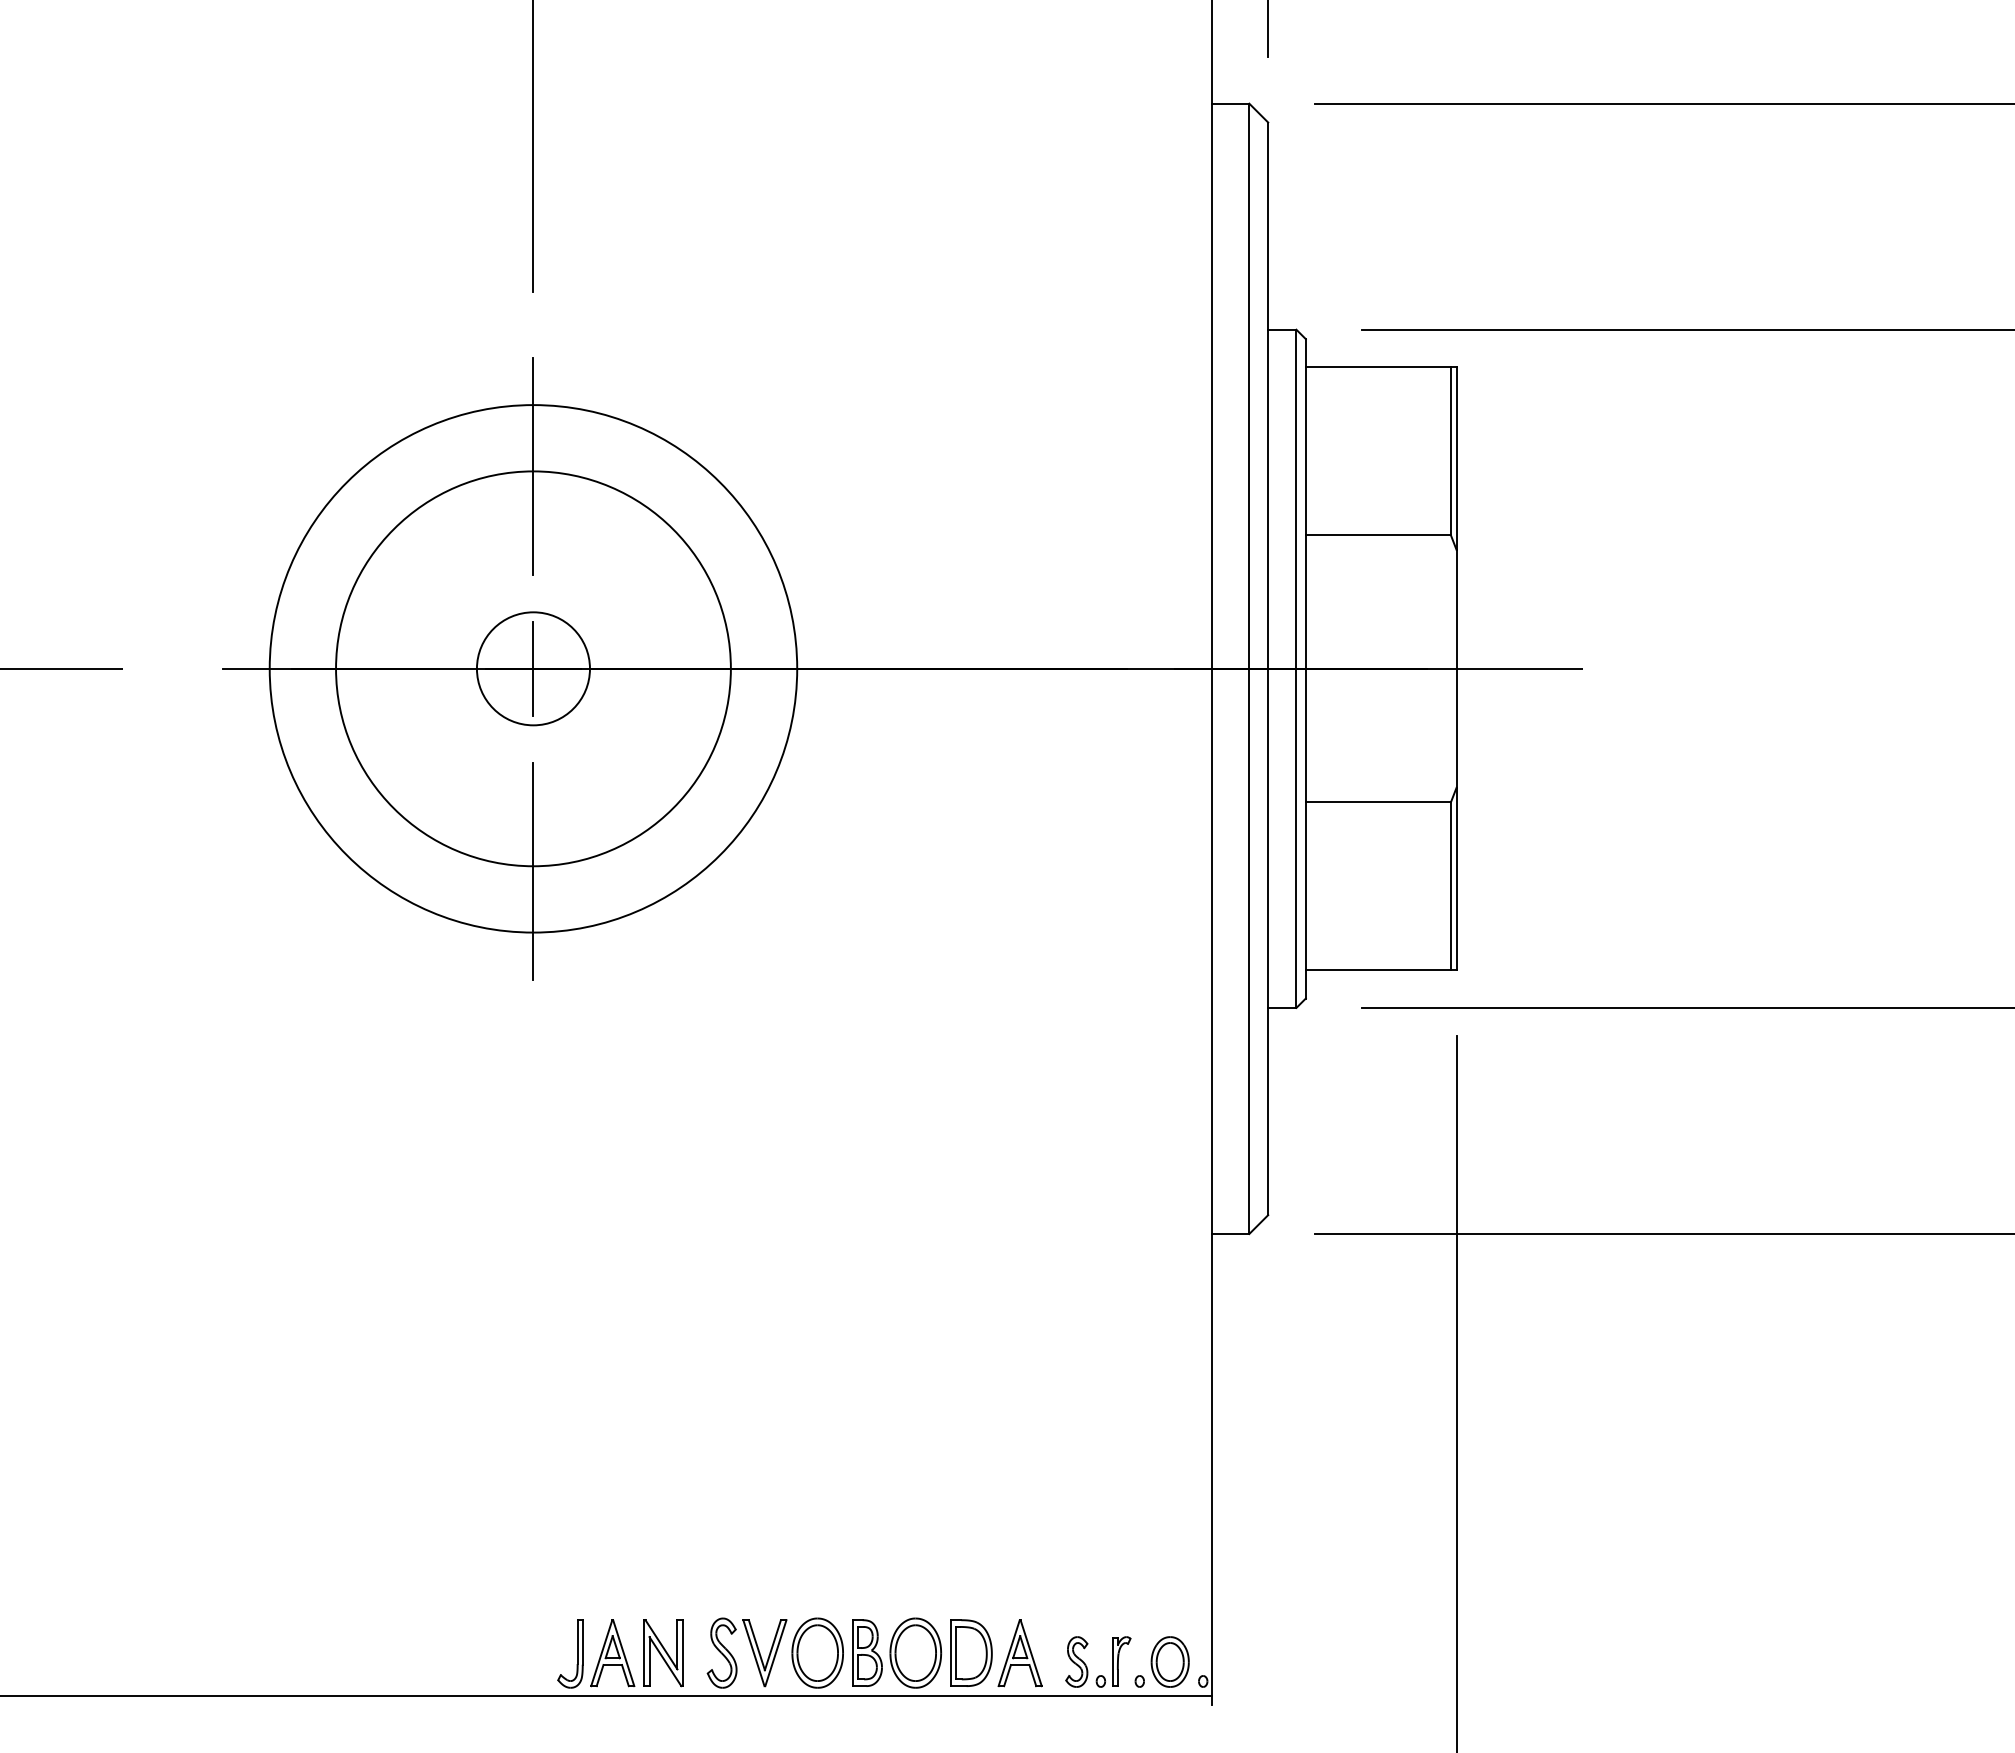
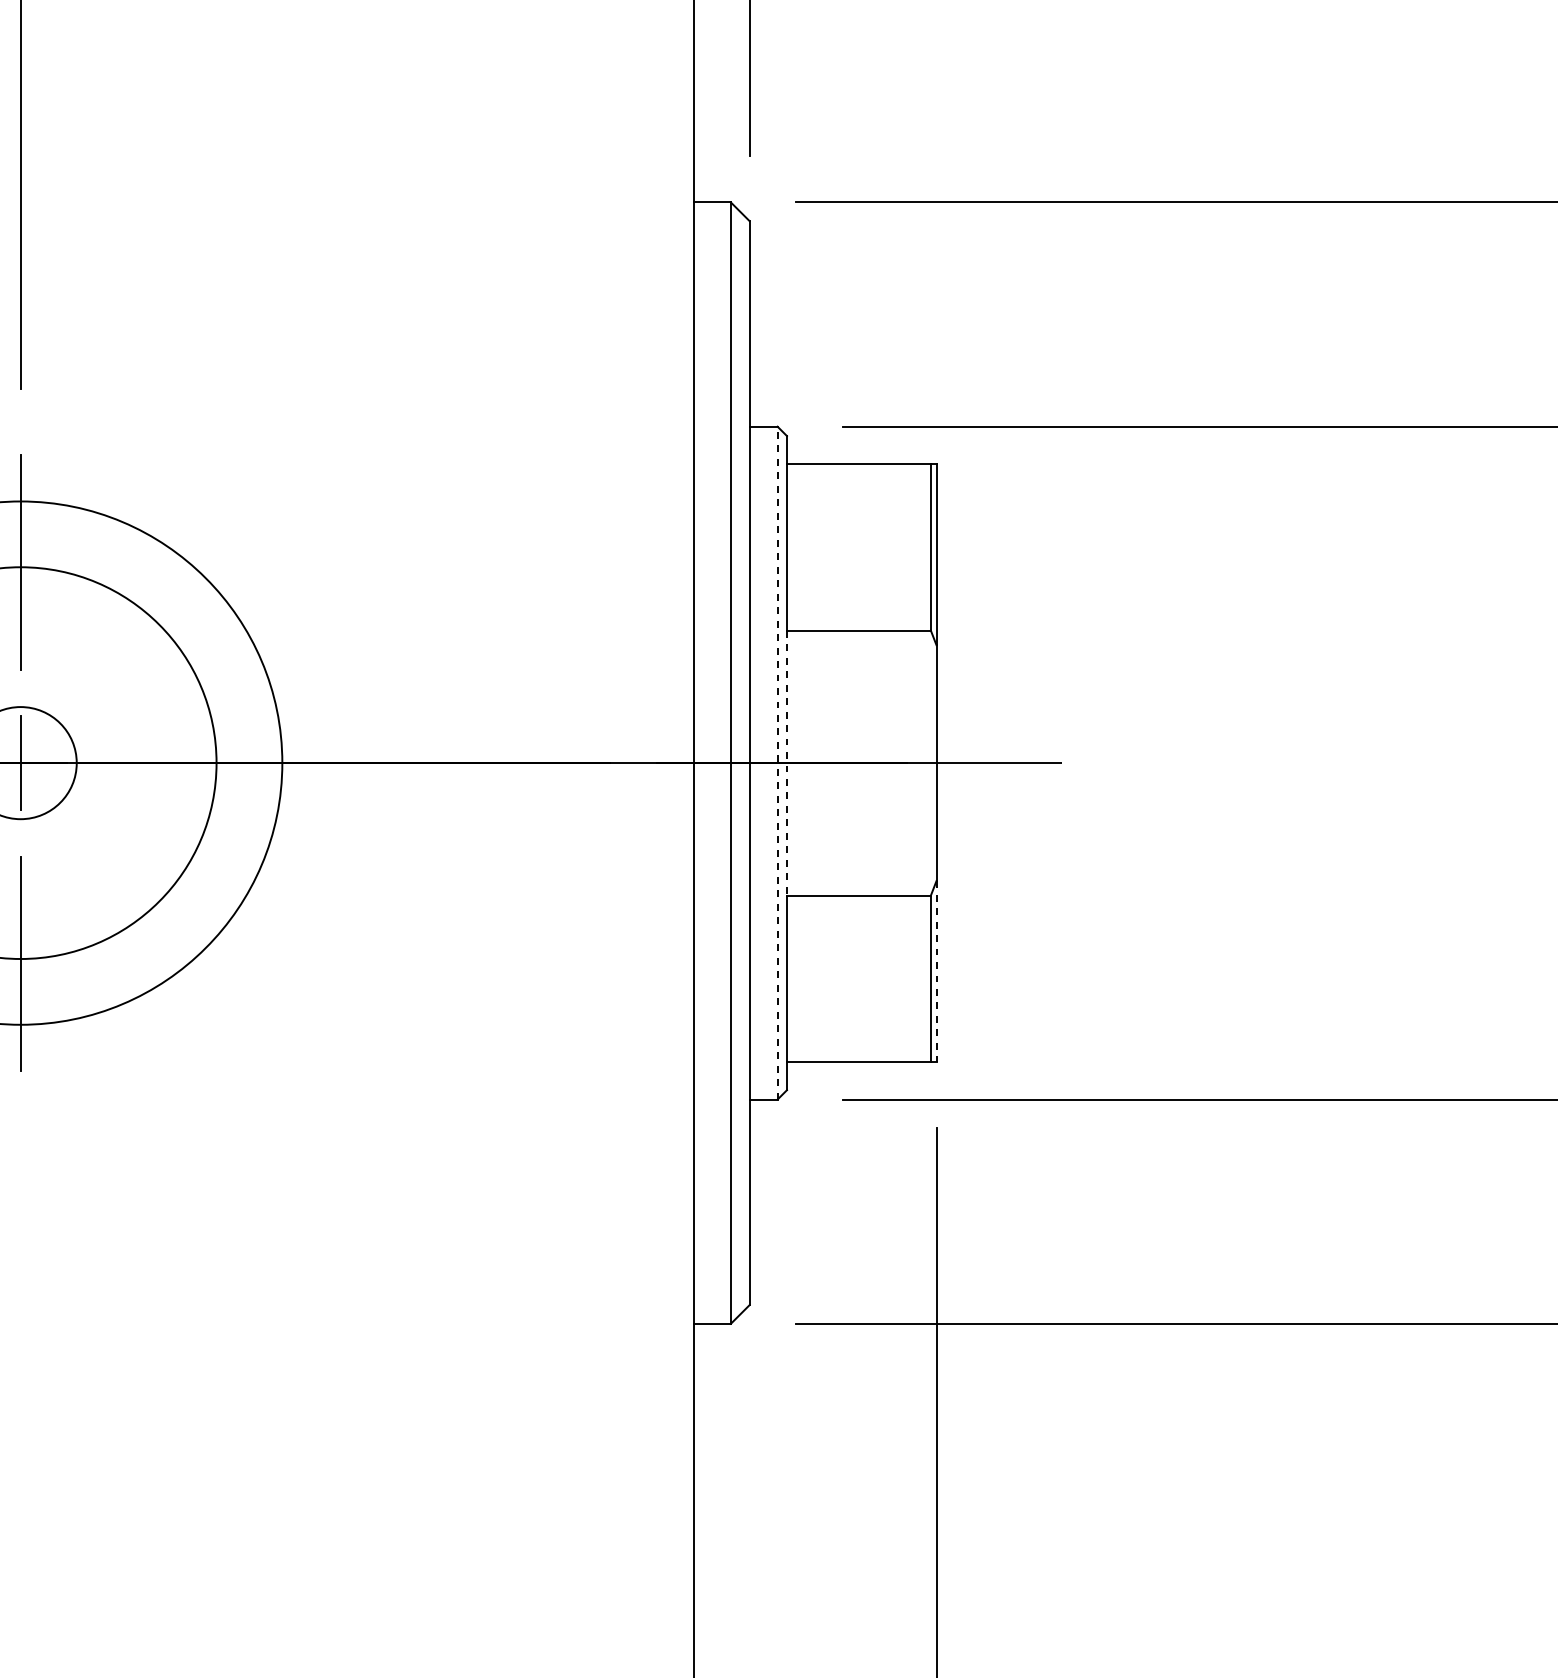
line: (1296, 668) -> (777, 762), solid -> dashed
line: (1305, 668) -> (786, 762), solid -> dashed
line: (1456, 879) -> (936, 972), solid -> dashed

